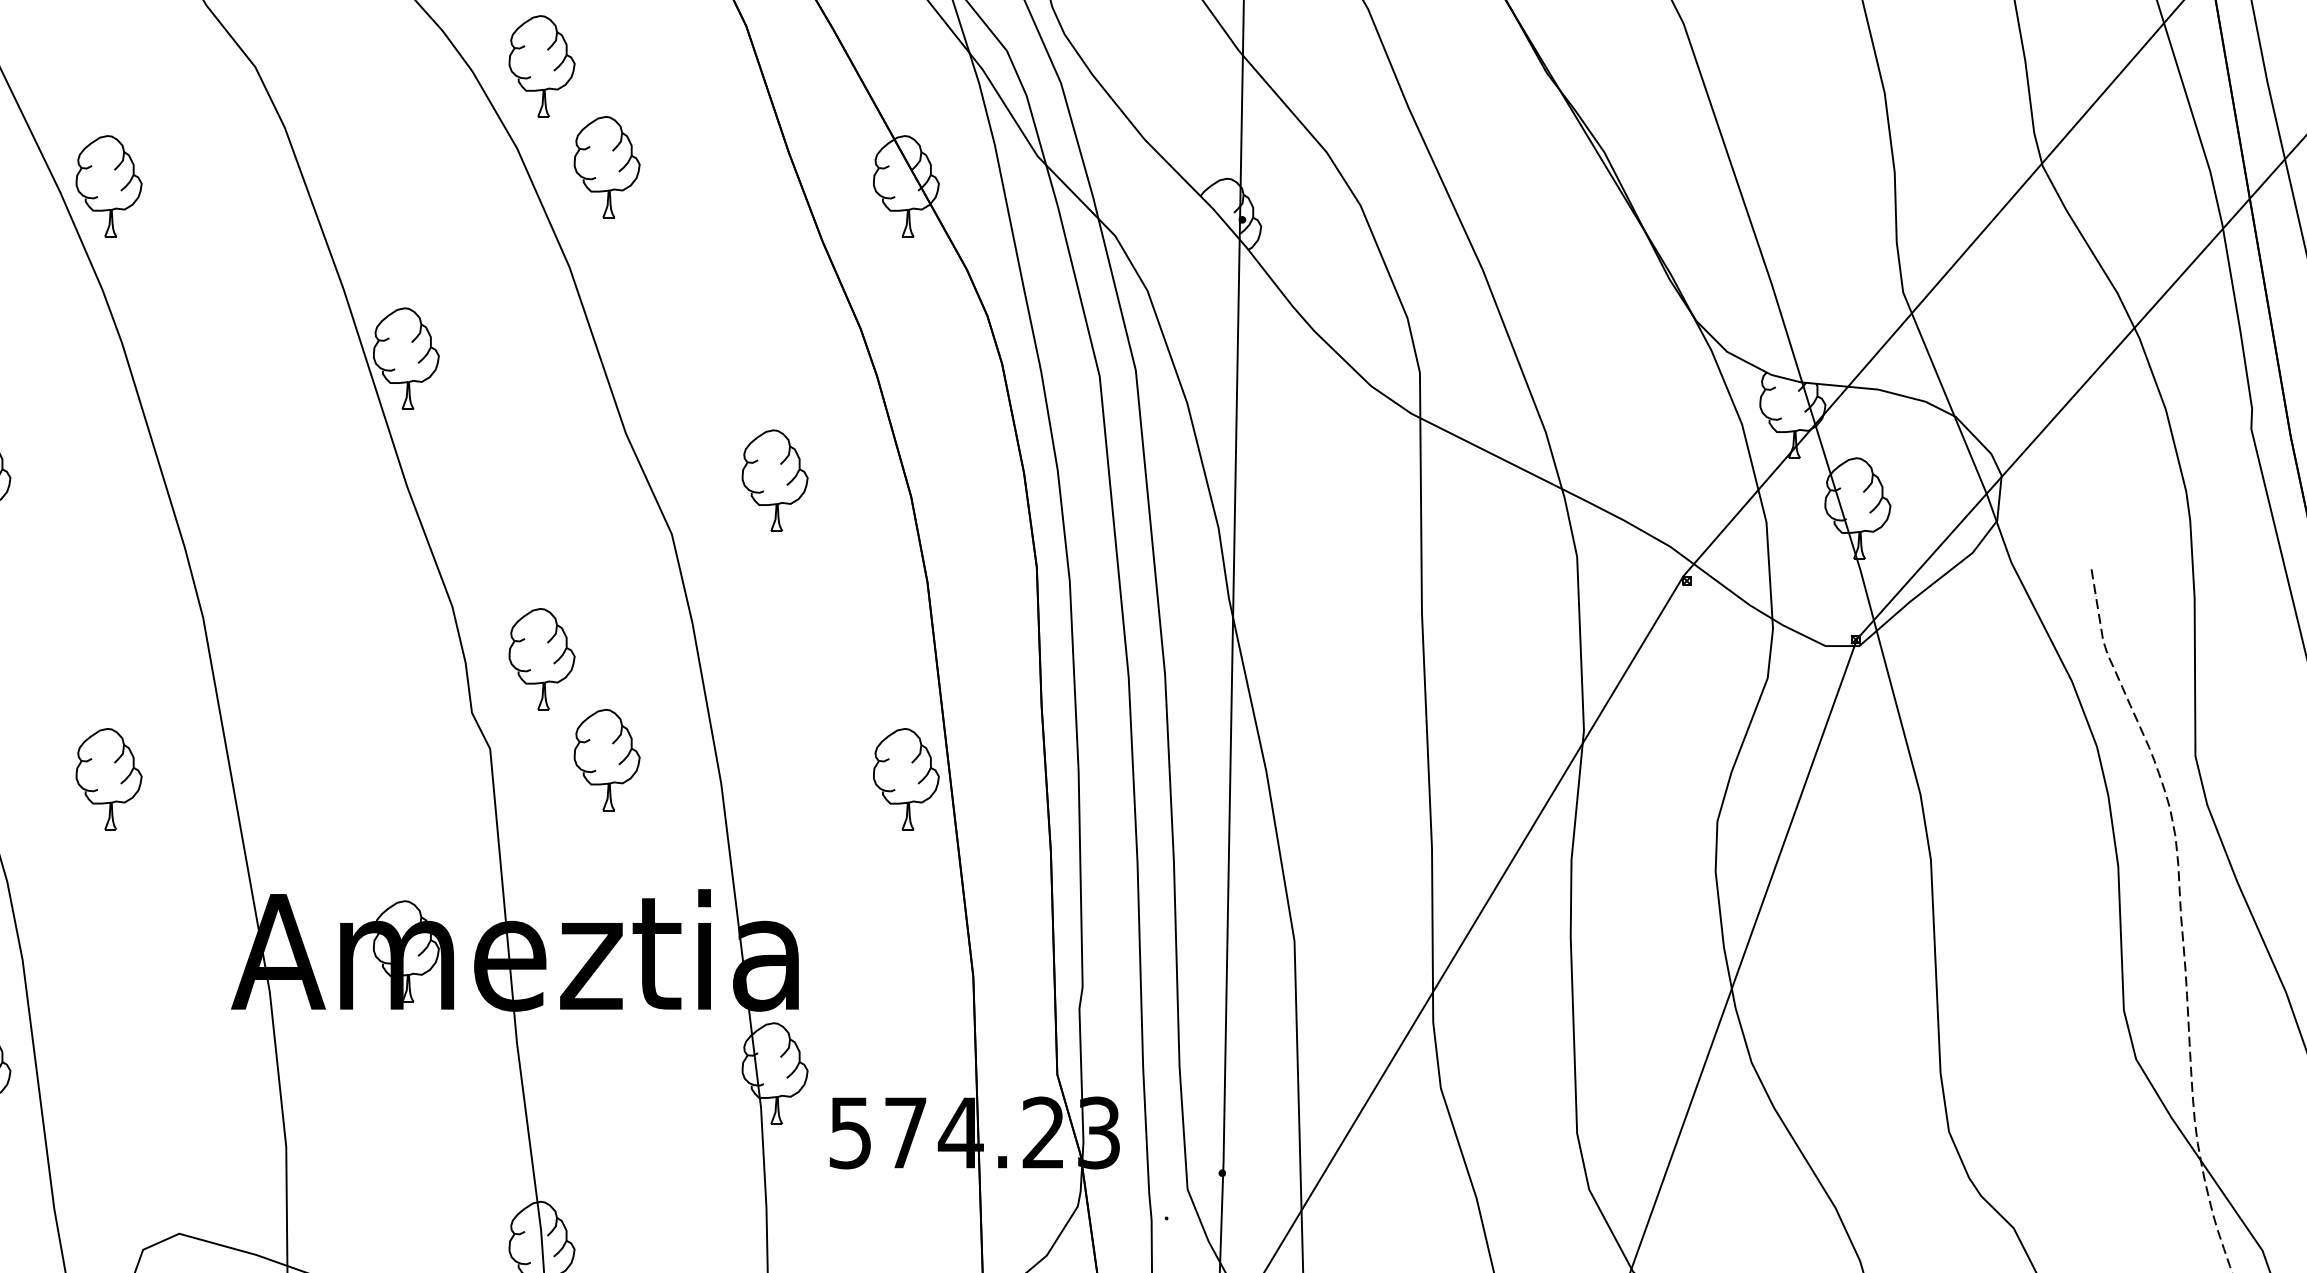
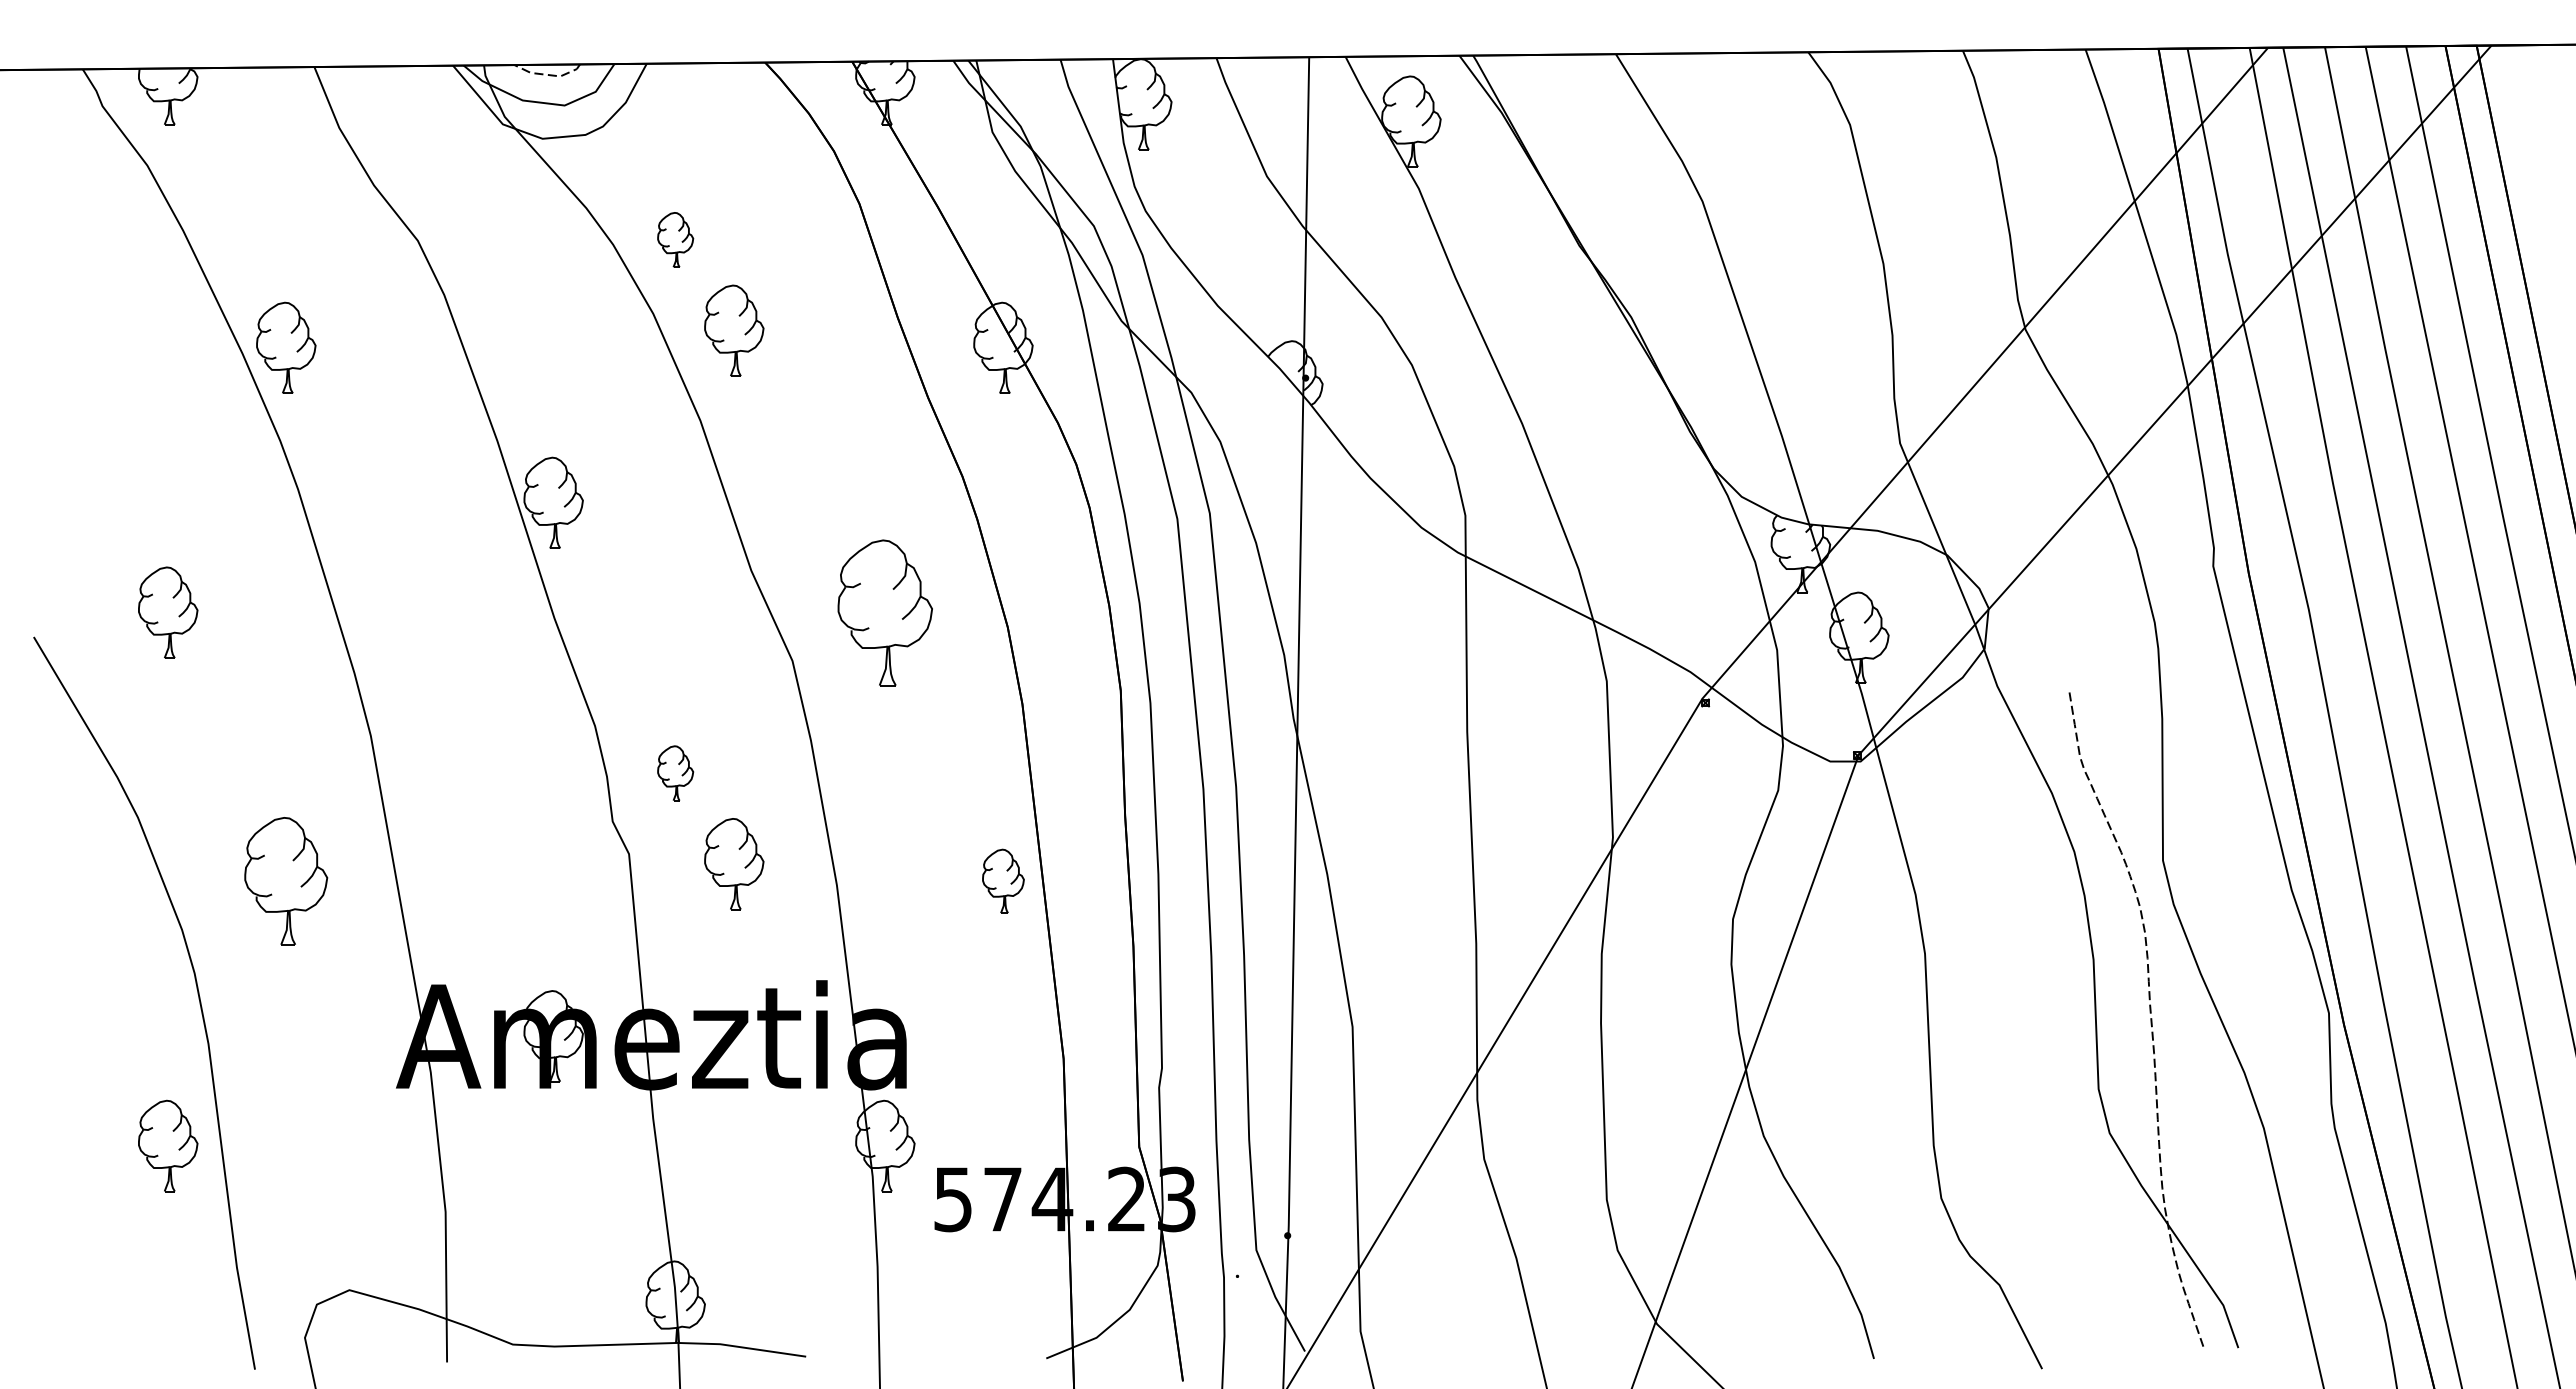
part: (541, 65) -> (675, 239), size x0.6
part: (775, 480) -> (885, 612), size x1.6
part: (541, 659) -> (675, 773), size x0.6
part: (109, 779) -> (286, 881), size x1.4
part: (906, 779) -> (1003, 881), size x0.7

